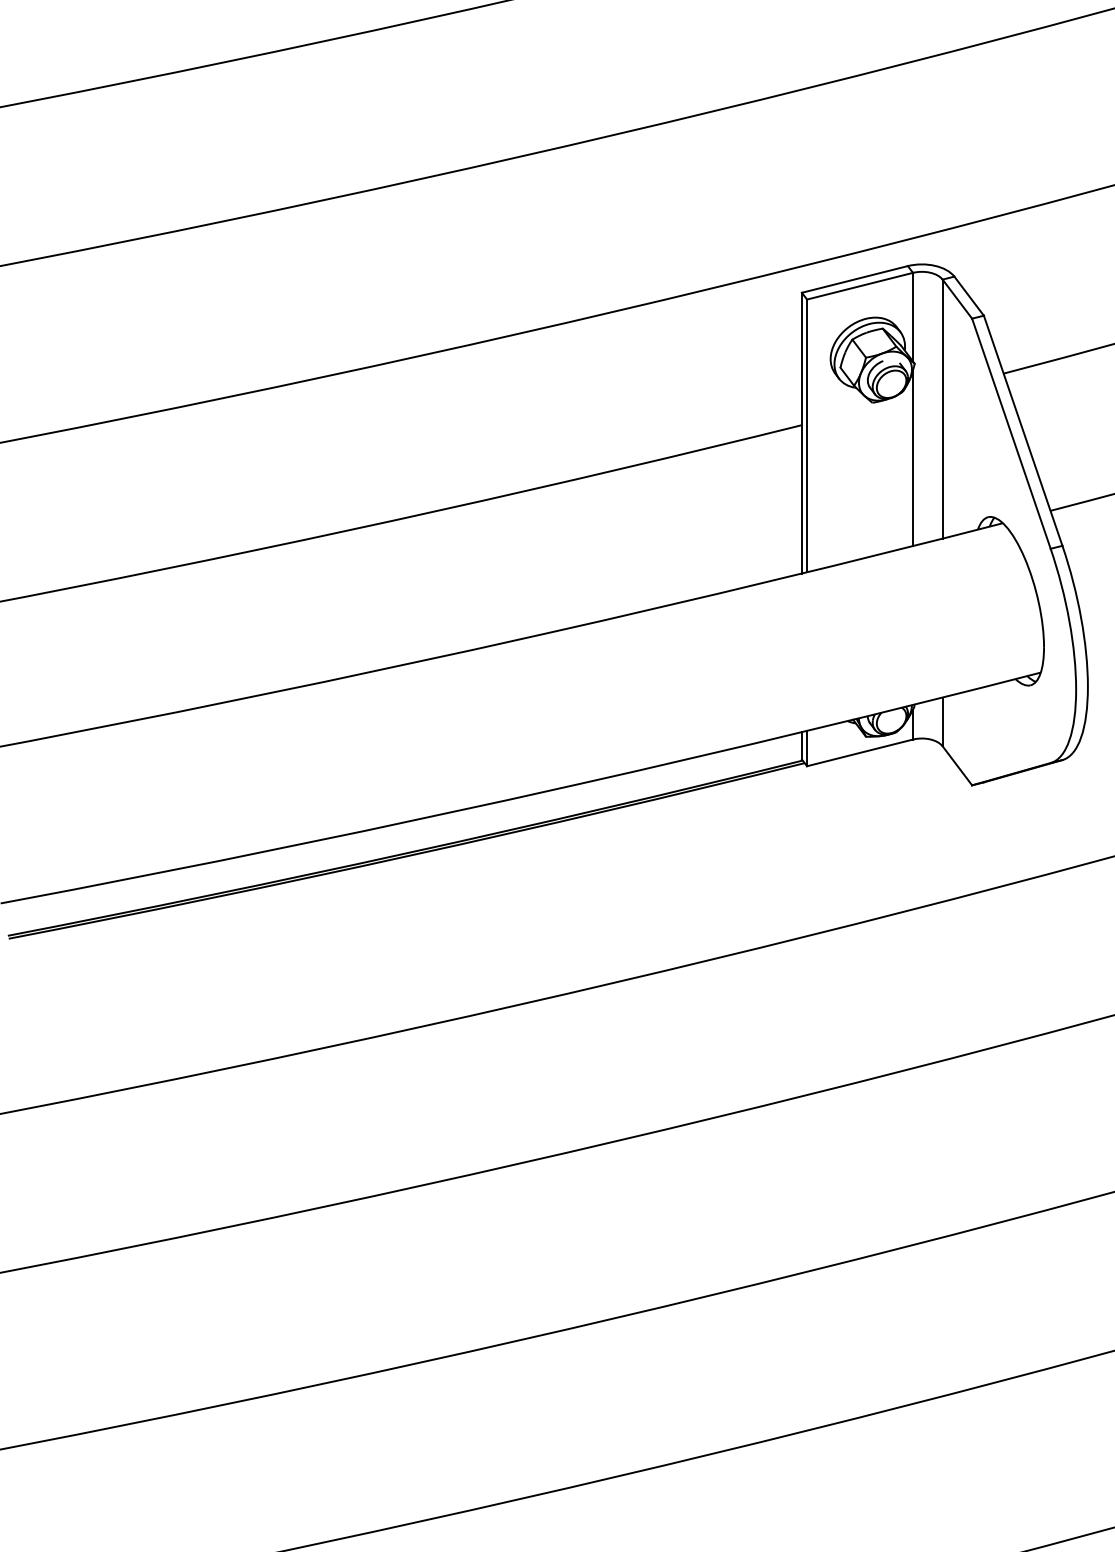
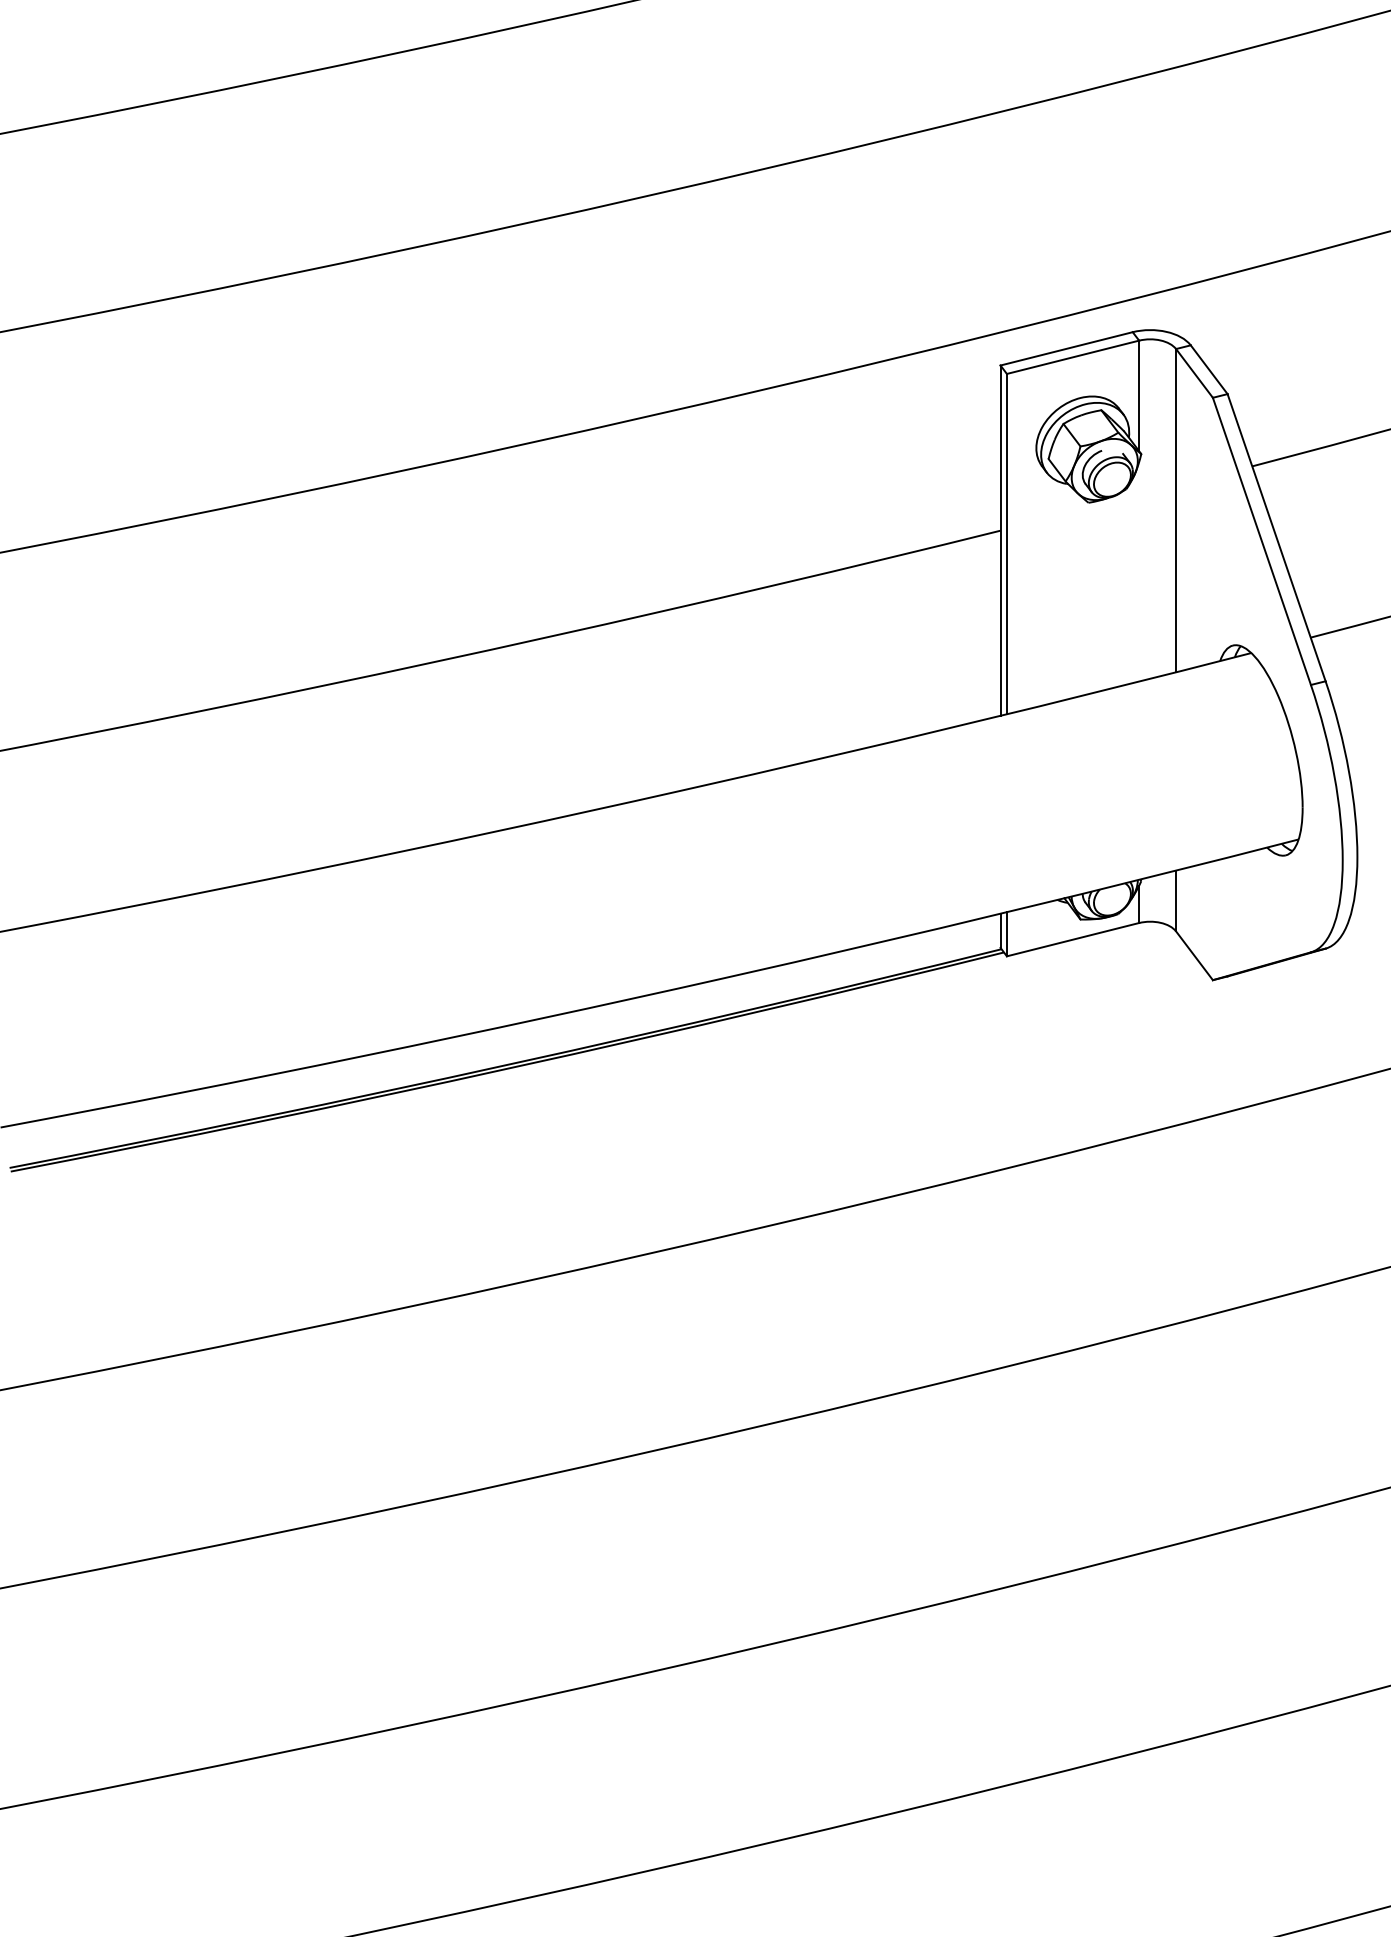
line: (913, 458) -> (1139, 572), removed

